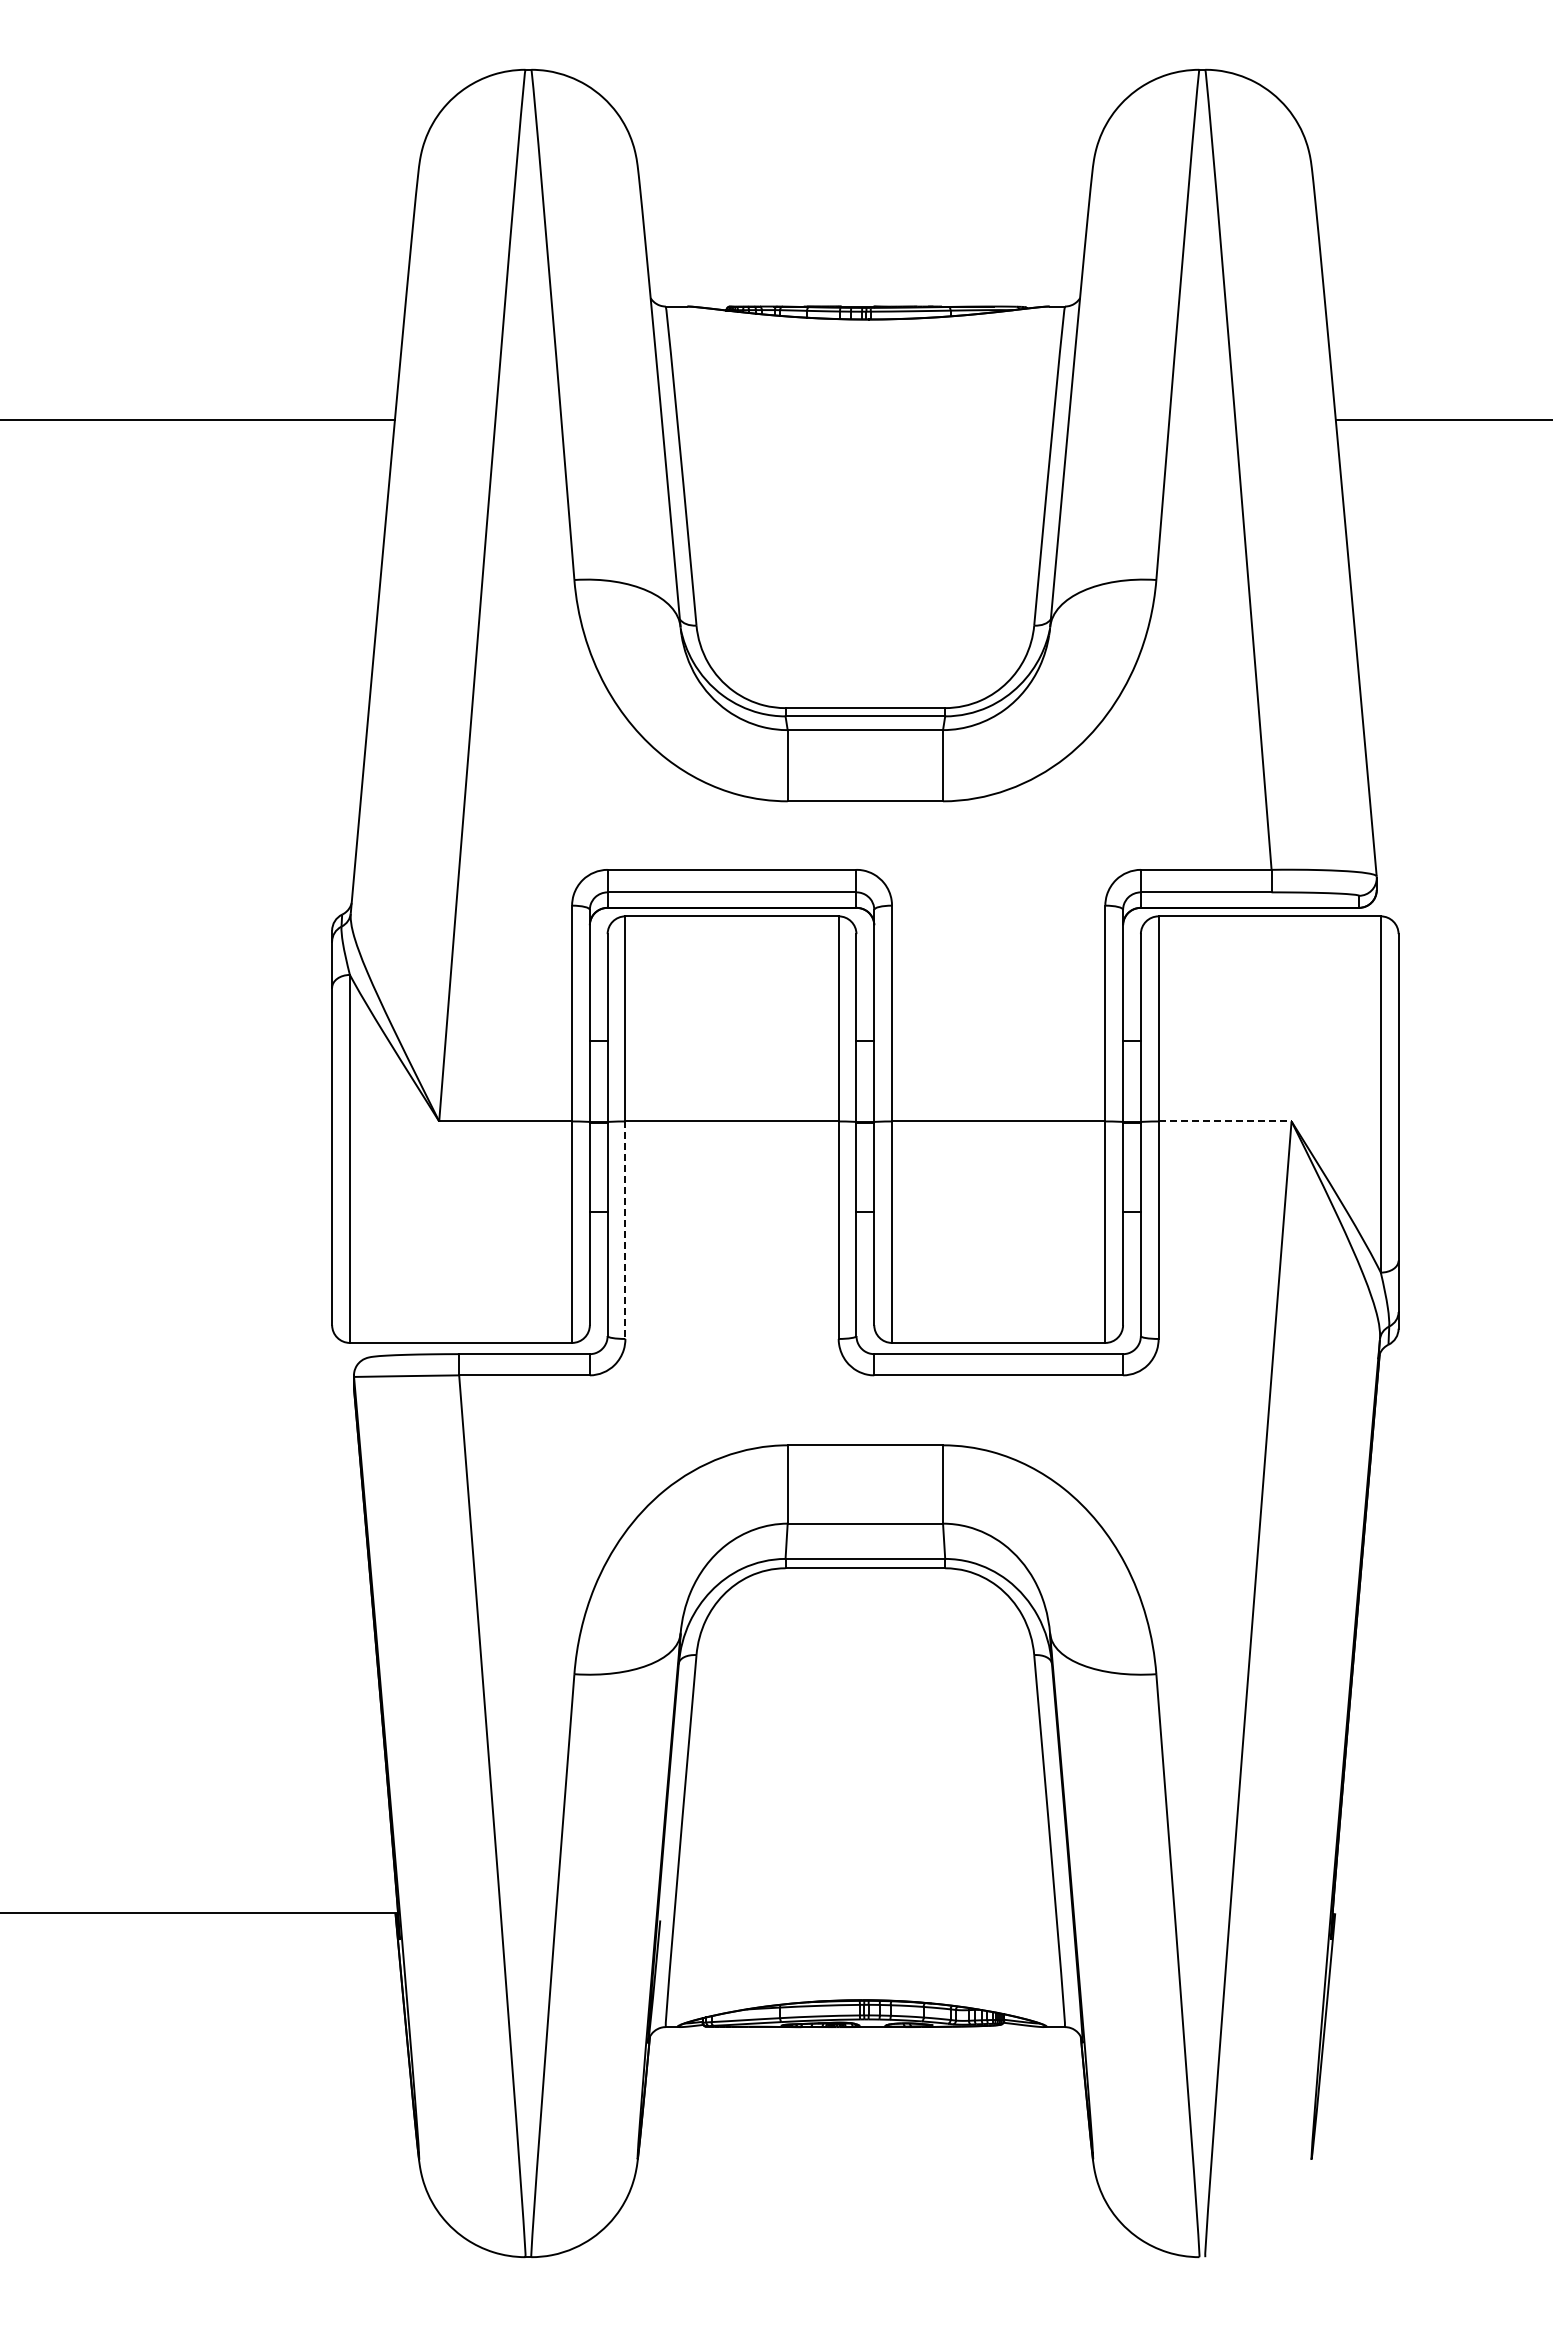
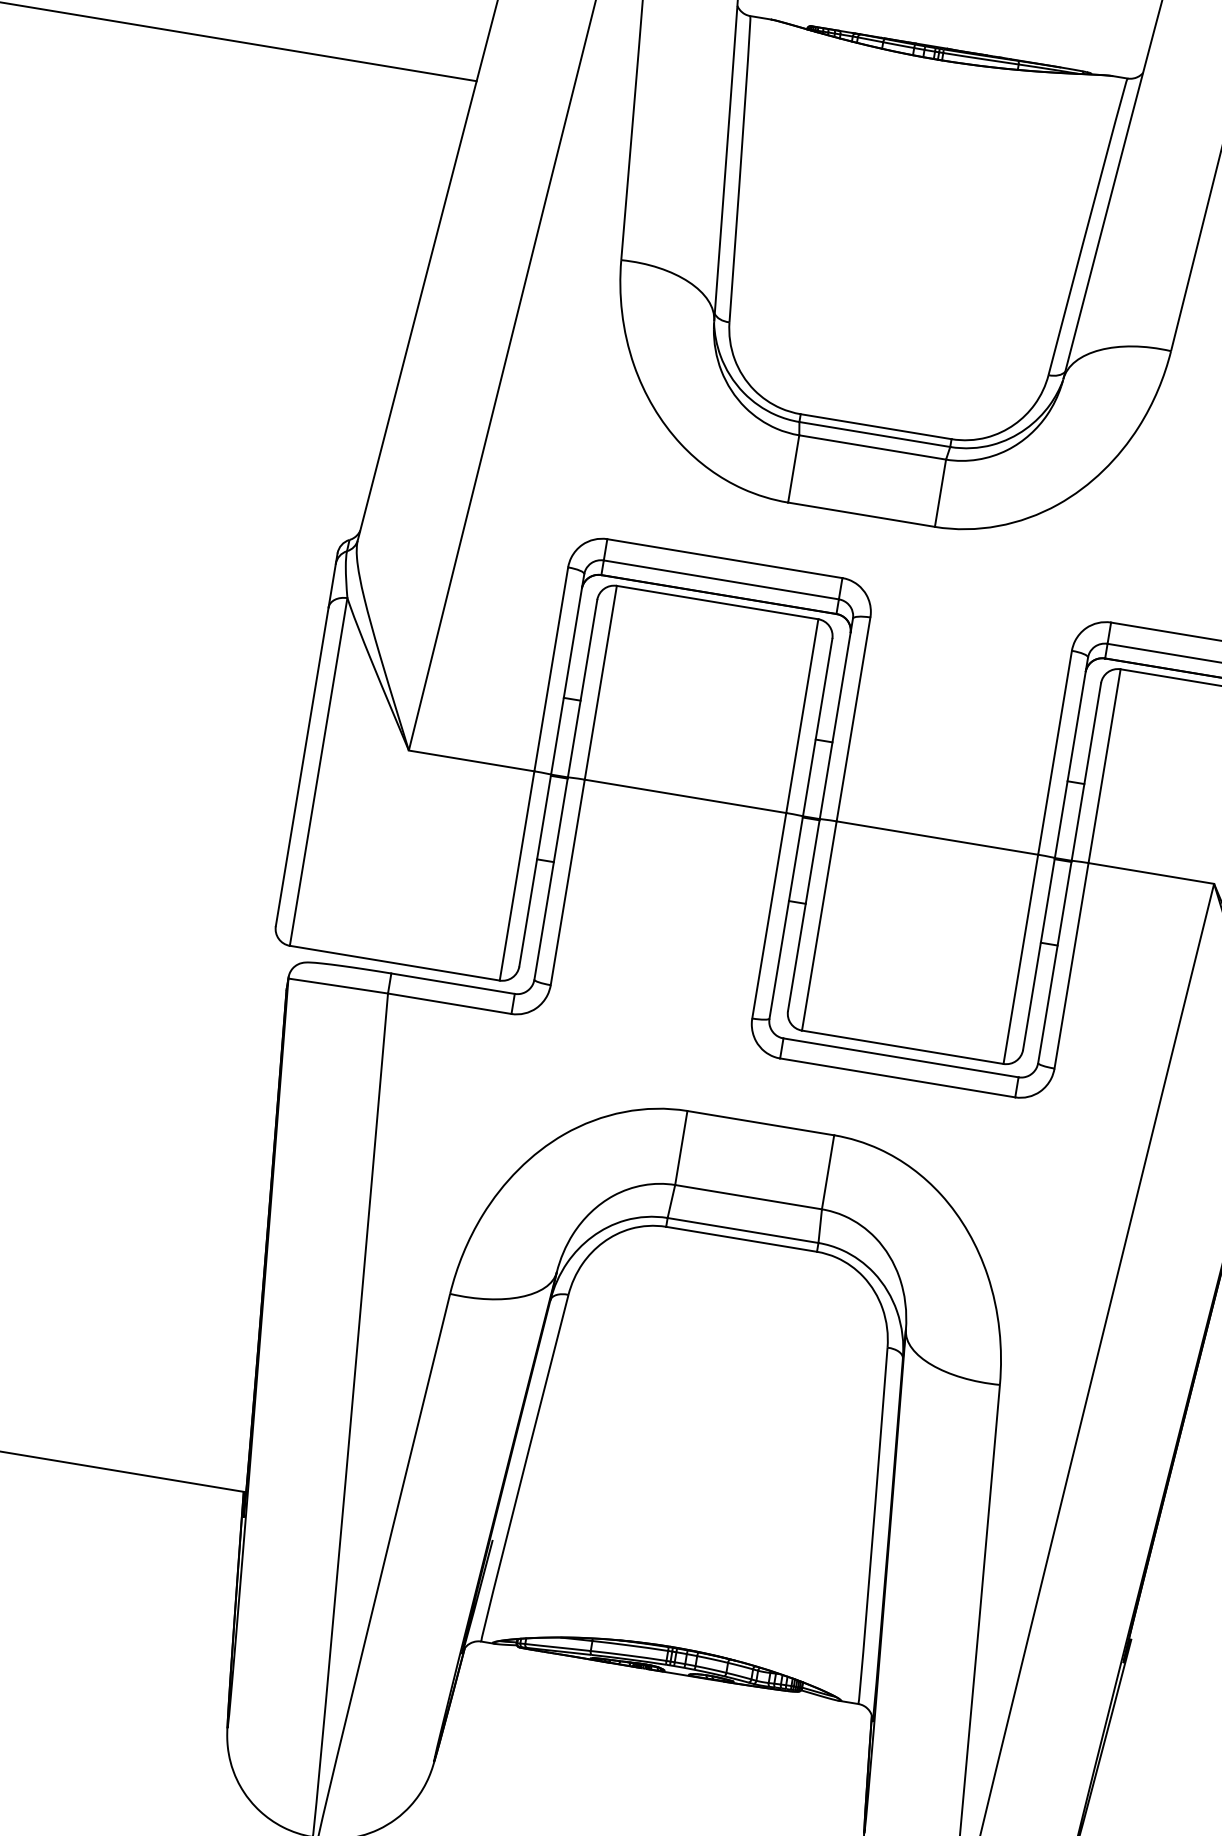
line: (1225, 1121) -> (1151, 873), dashed -> solid
line: (625, 1230) -> (567, 882), dashed -> solid

